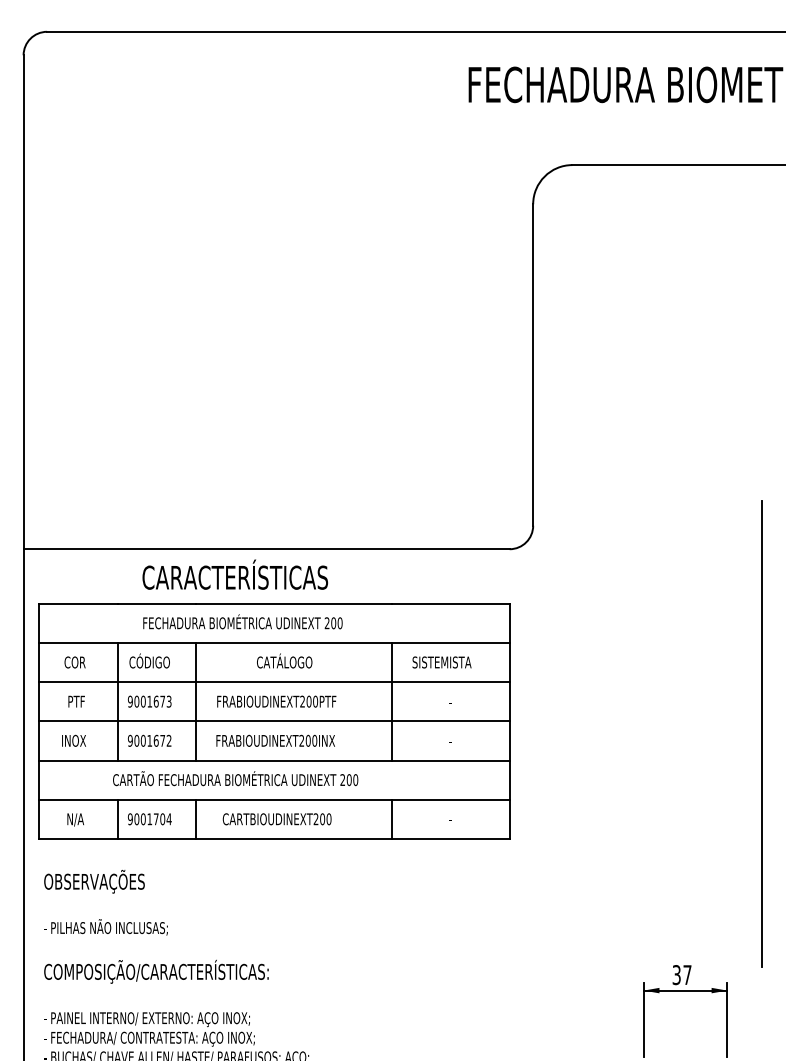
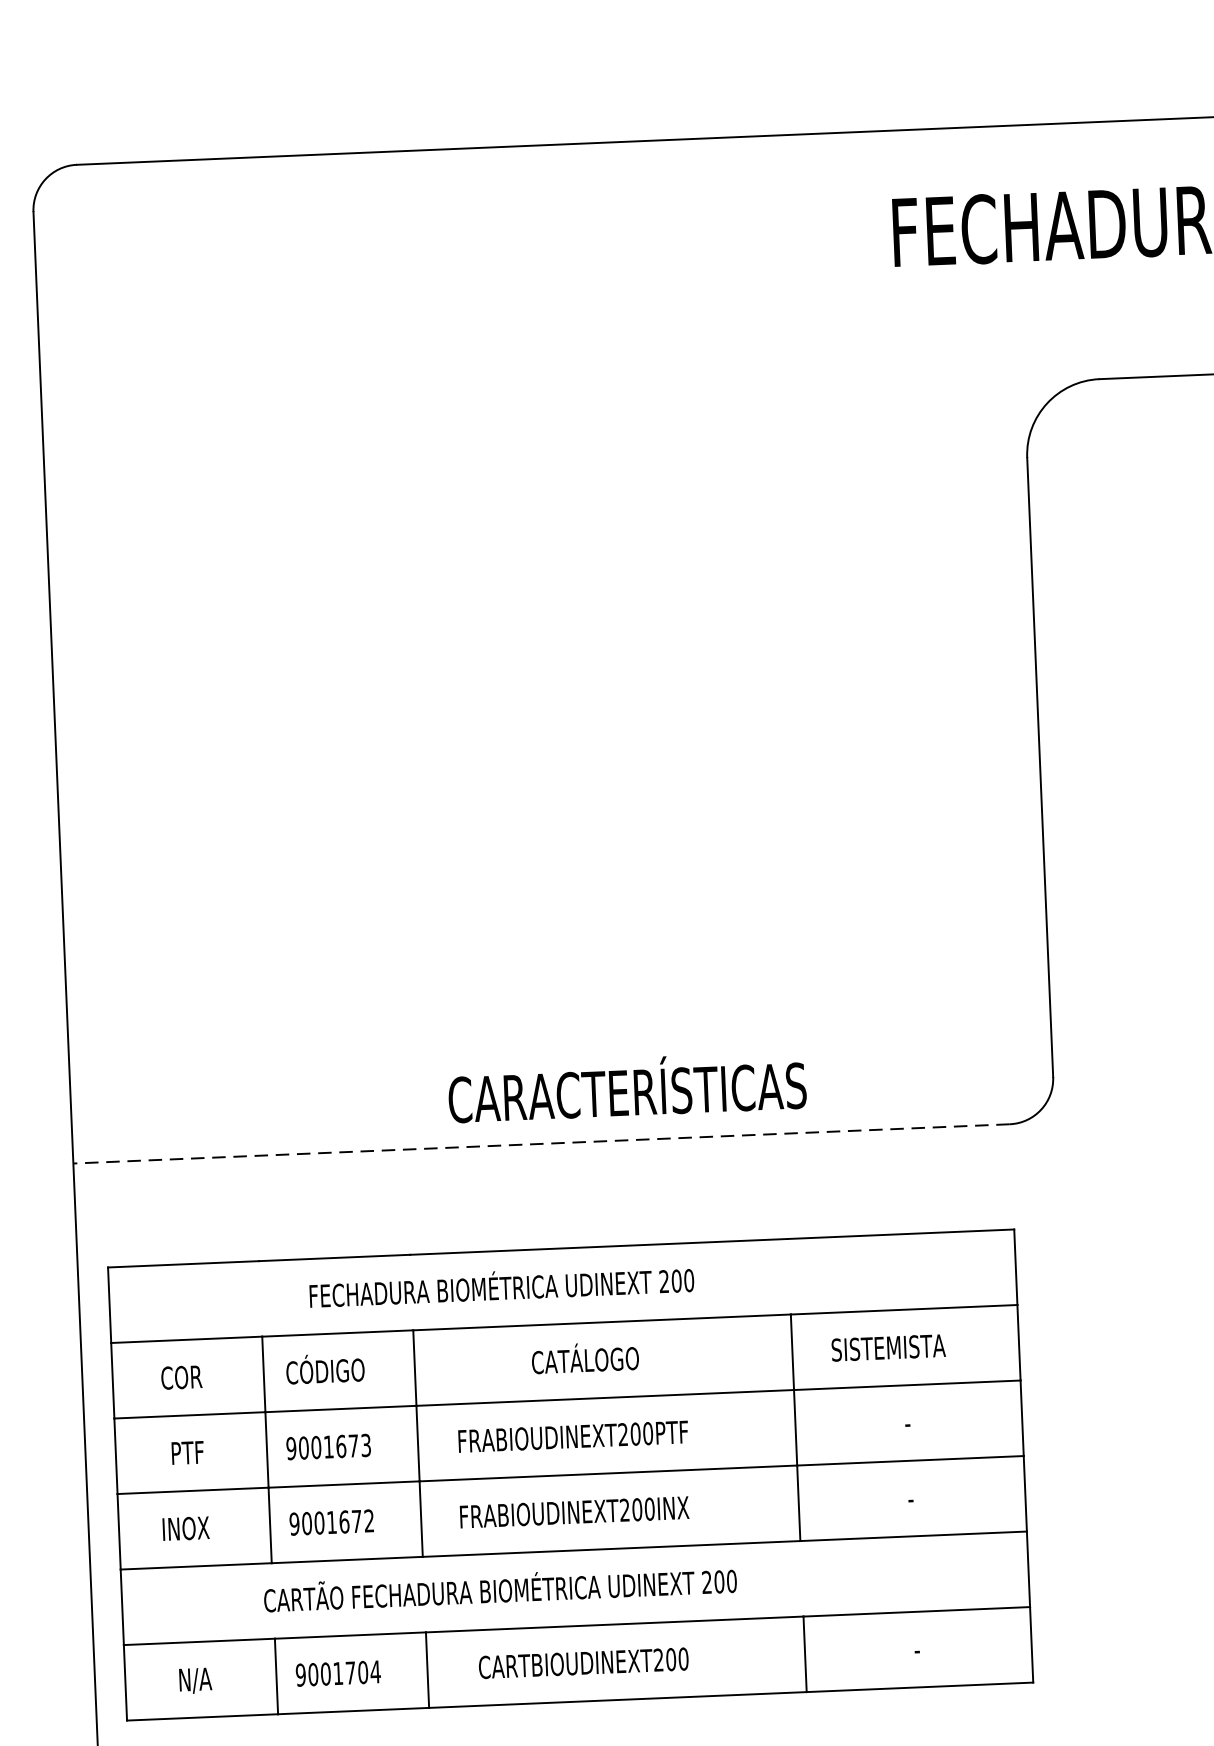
line: (266, 549) -> (541, 1144), solid -> dashed
text: (234, 574) -> (625, 1086), moved

